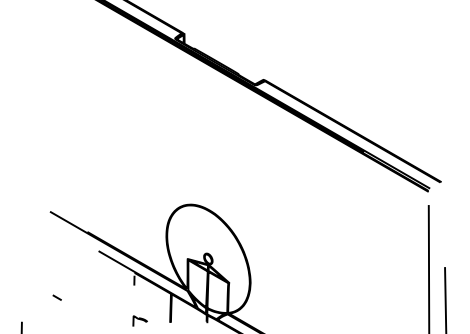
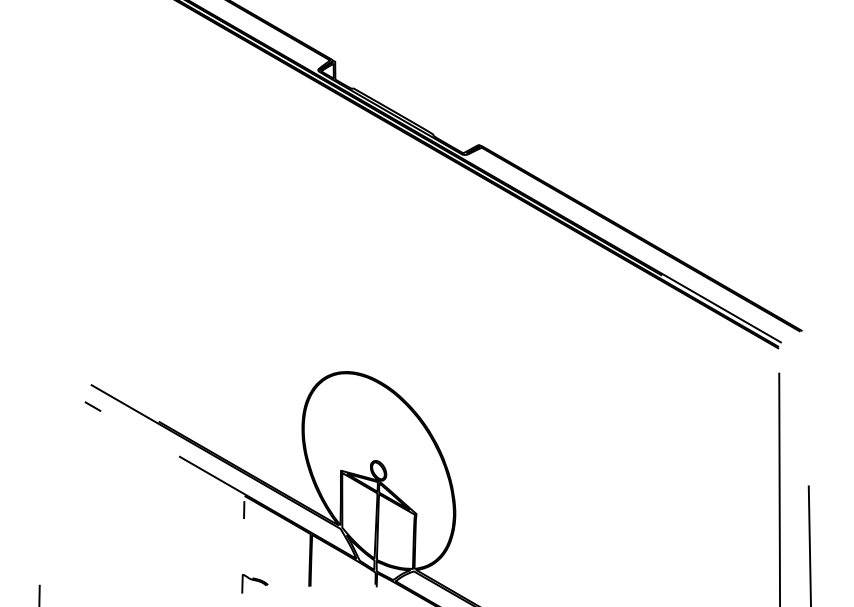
curve: (56, 297) -> (91, 406), moved

